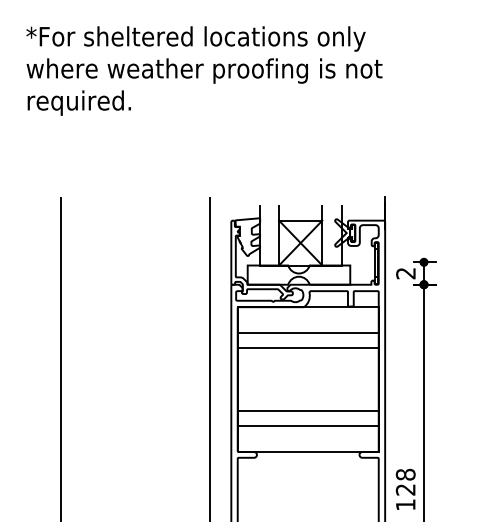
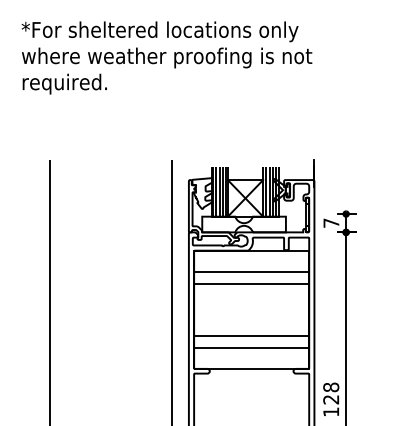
hatch: (268, 234) -> (219, 191), added
hatch: (332, 234) -> (271, 191), added
text: (406, 272) -> (331, 222), 2 -> 7

